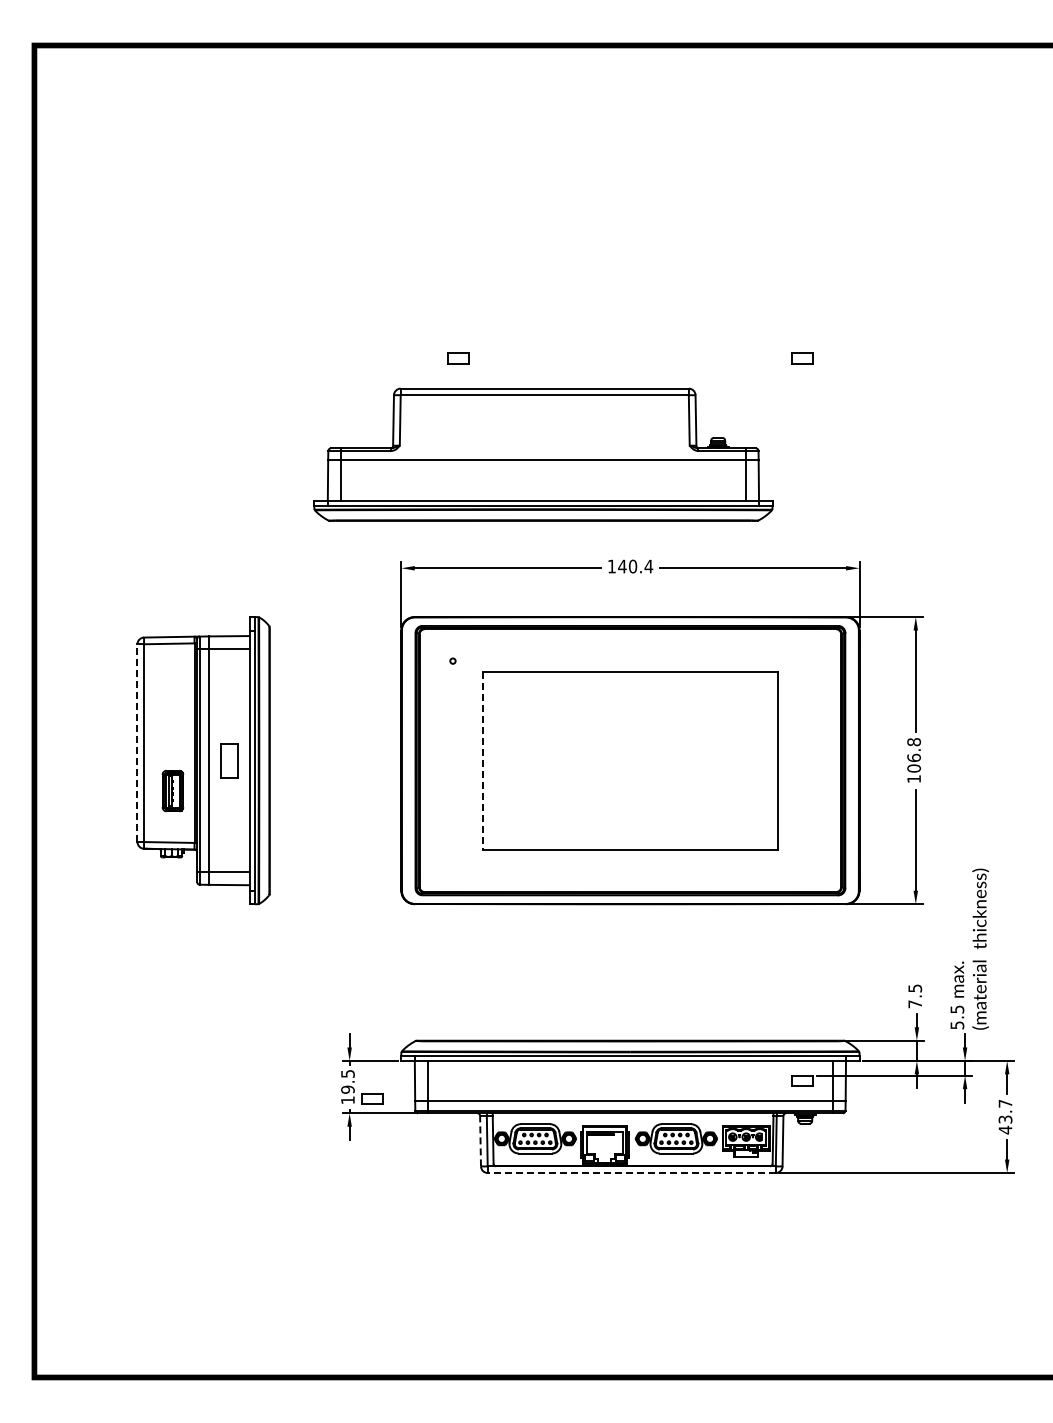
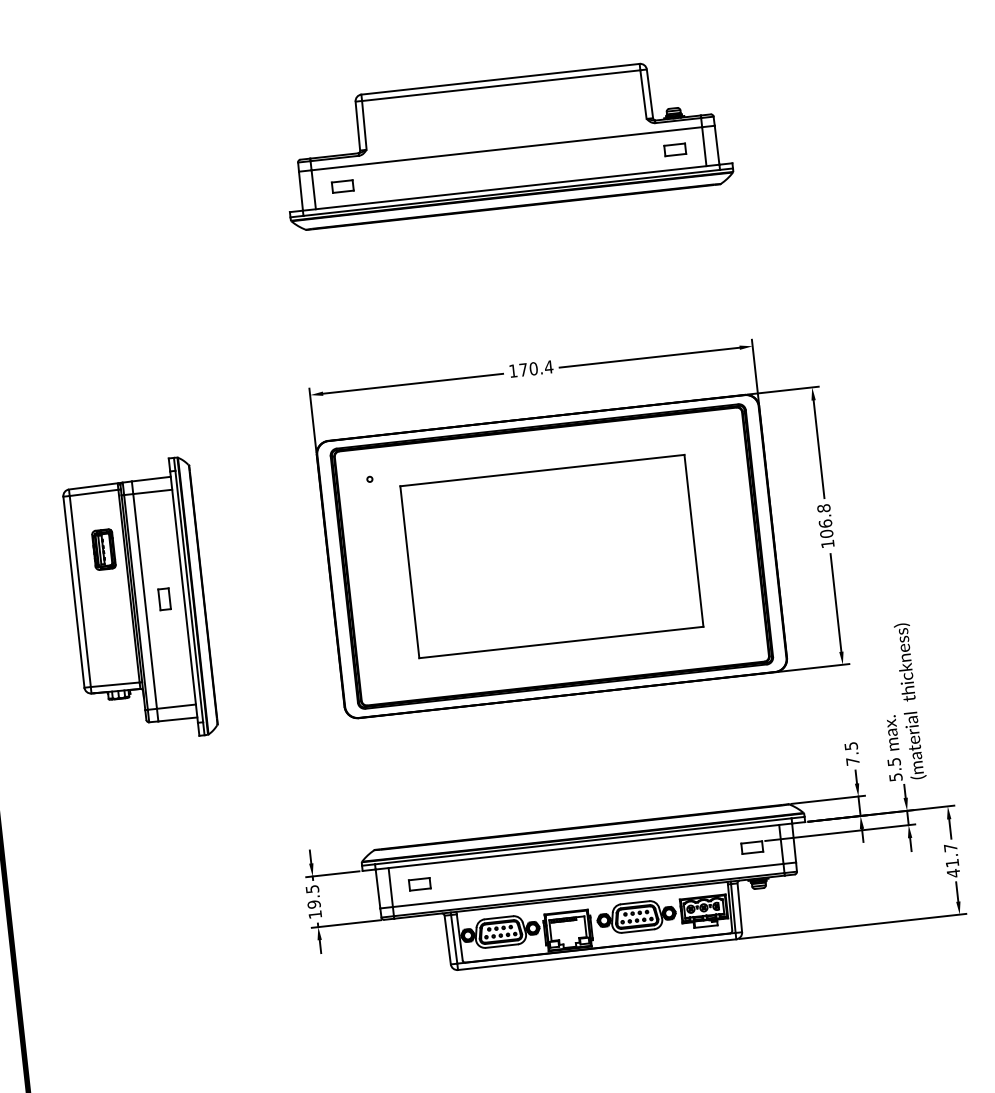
part: (543, 454) -> (506, 143), moved
text: (622, 566) -> (523, 369), 140.4 -> 170.4
line: (137, 743) -> (73, 592), dashed -> solid
part: (229, 760) -> (164, 599), size x0.62
line: (483, 760) -> (409, 572), dashed -> solid
part: (172, 790) -> (103, 549), moved
part: (372, 1098) -> (419, 883), moved
text: (1005, 1119) -> (952, 863), 43.7 -> 41.7
line: (480, 1140) -> (447, 939), dashed -> solid
line: (631, 1173) -> (596, 955), dashed -> solid

